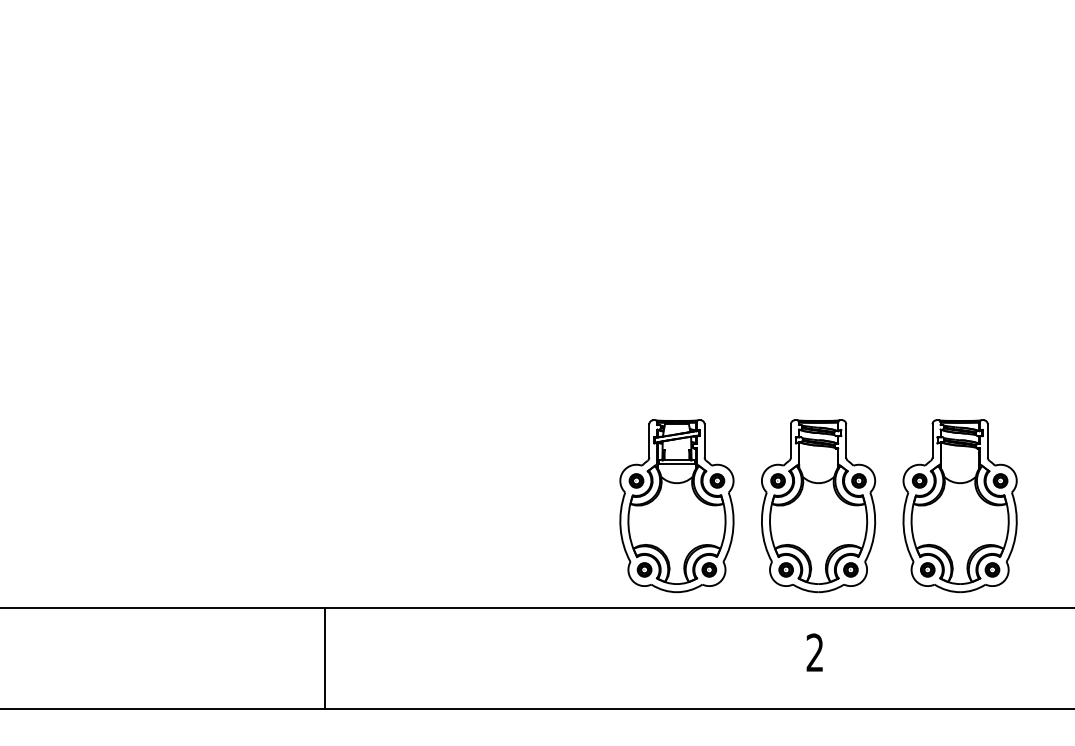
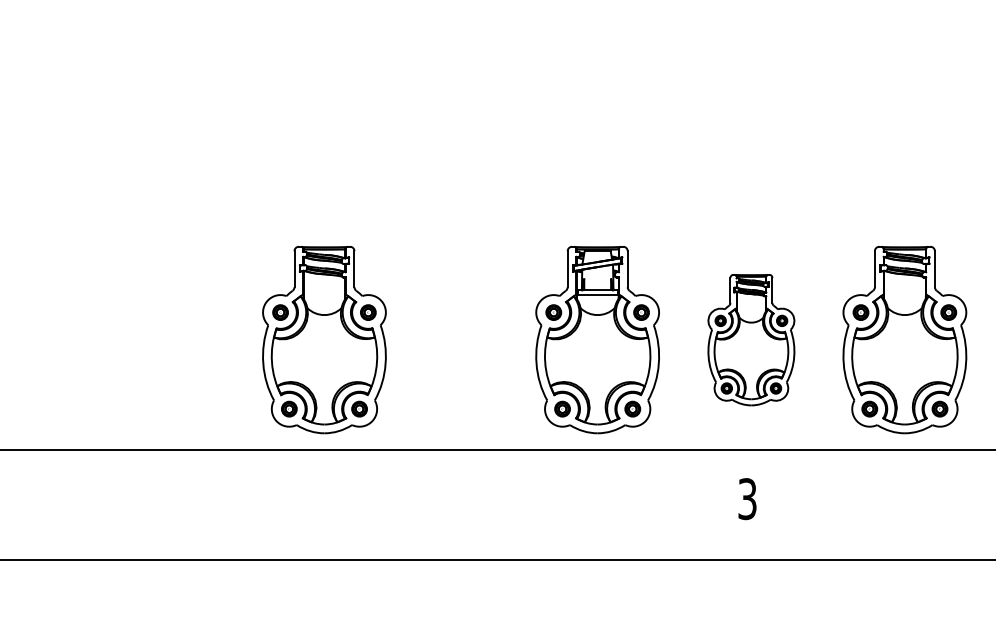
part: (424, 506) -> (323, 340), added
part: (818, 506) -> (751, 340), size x0.7
text: (814, 652) -> (746, 498), 2 -> 3
line: (324, 657) -> (215, 504), removed

